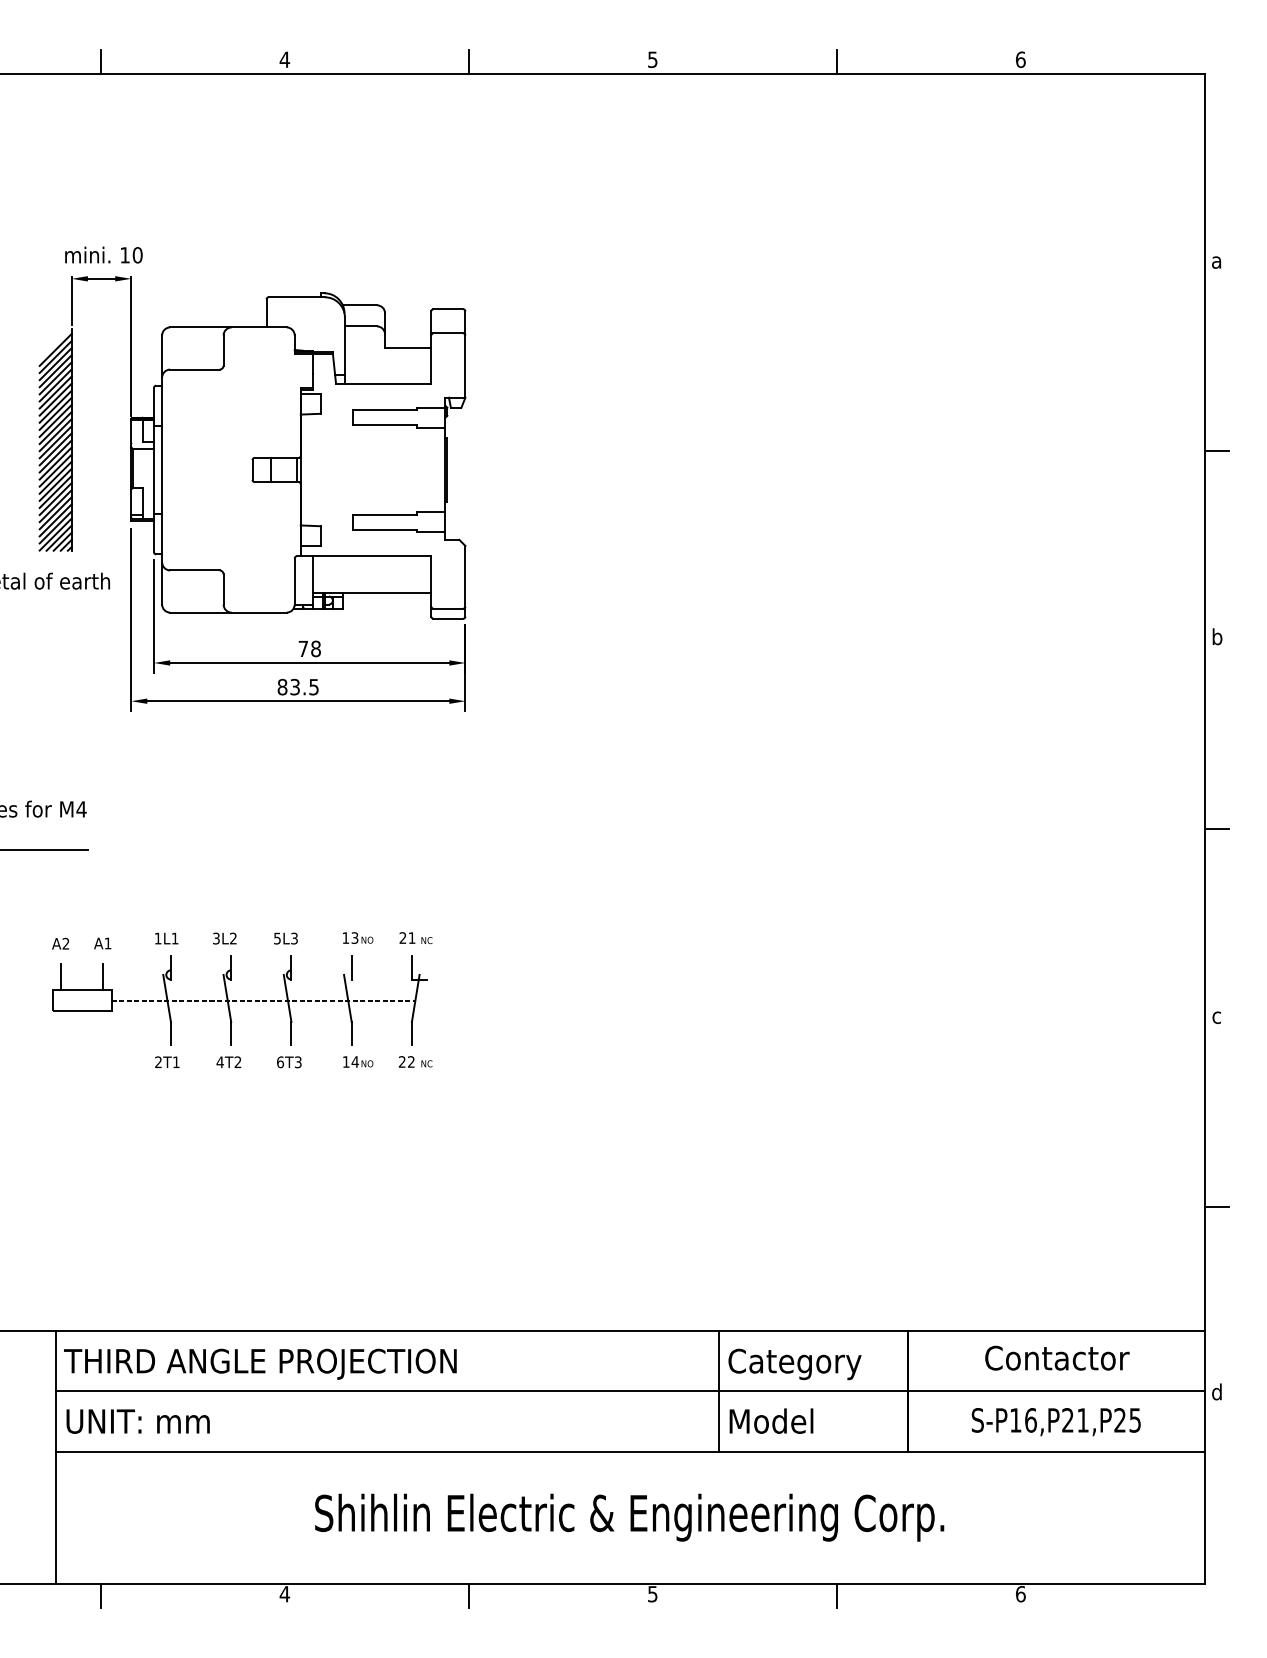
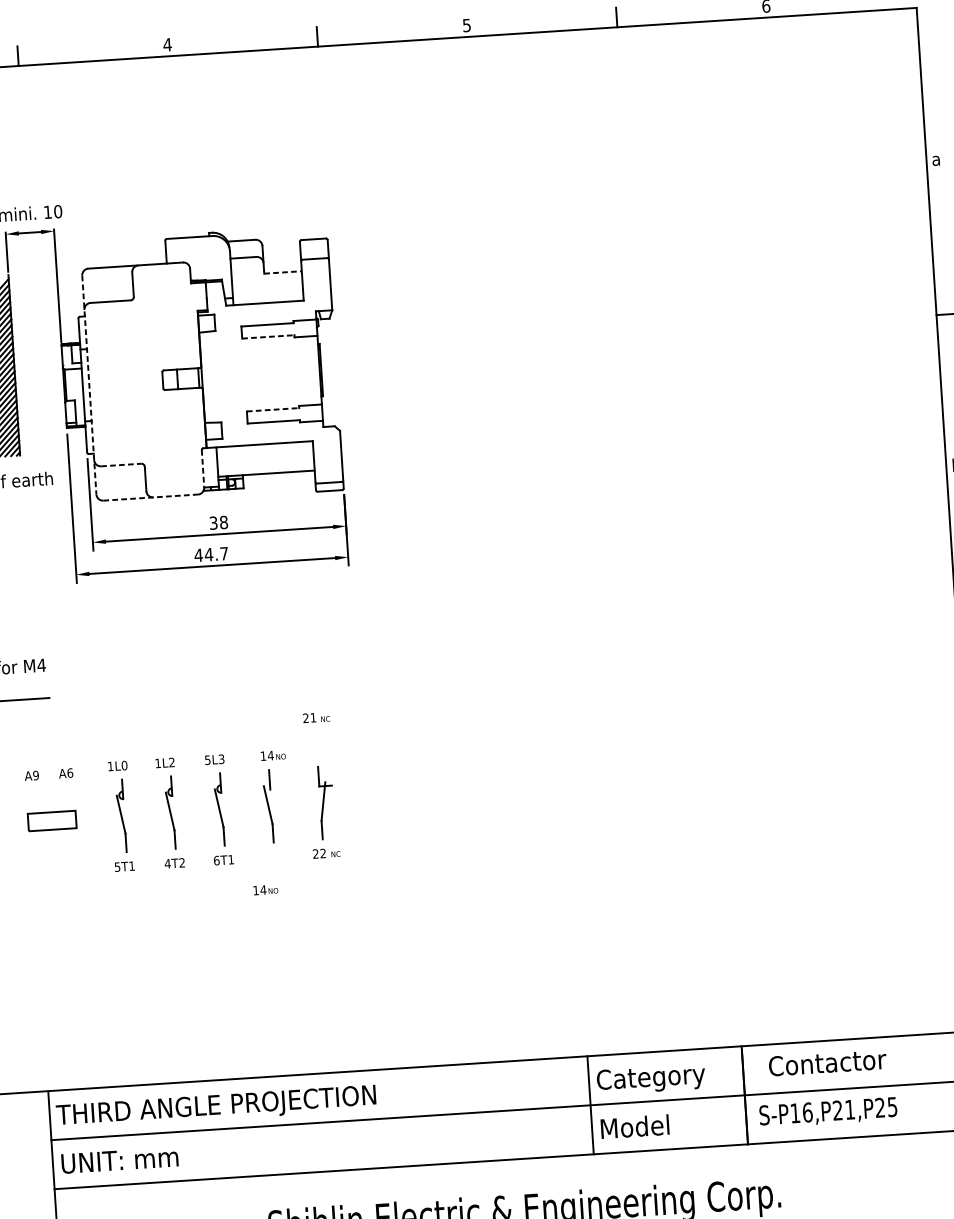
line: (408, 347) -> (283, 272), solid -> dashed
line: (385, 425) -> (268, 337), solid -> dashed
line: (162, 470) -> (89, 385), solid -> dashed
line: (385, 514) -> (273, 409), solid -> dashed
line: (194, 570) -> (120, 465), solid -> dashed
line: (294, 581) -> (202, 468), solid -> dashed
line: (228, 612) -> (150, 497), solid -> dashed
text: (303, 648) -> (213, 522), 78 -> 38
text: (297, 686) -> (210, 554), 83.5 -> 44.7
text: (354, 937) -> (270, 755), 13 -> 14
text: (174, 938) -> (124, 765), 1L1 -> 1L0
text: (216, 938) -> (158, 763), 3L2 -> 1L2
text: (415, 938) -> (316, 717), moved
text: (65, 943) -> (35, 775), A2 -> A9
text: (107, 943) -> (69, 773), A1 -> A6
line: (61, 976) -> (34, 802), removed
line: (103, 976) -> (68, 800), removed
line: (263, 1000) -> (199, 811), removed
text: (358, 1061) -> (266, 889), moved
text: (158, 1062) -> (117, 867), 2T1 -> 5T1
text: (297, 1062) -> (230, 859), 6T3 -> 6T1
text: (1057, 1357) -> (827, 1062), moved
text: (1055, 1422) -> (827, 1112), moved

